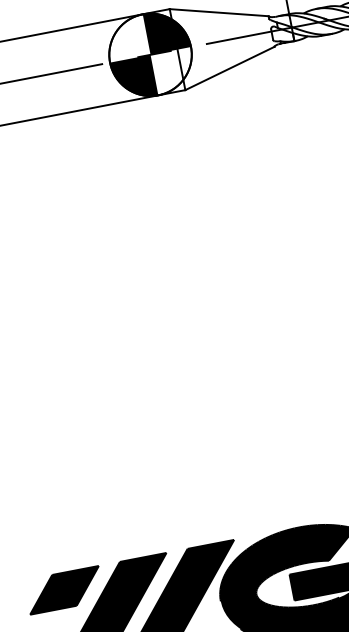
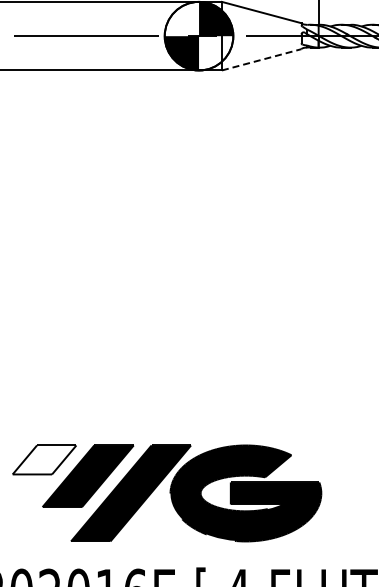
line: (230, 67) -> (262, 59), solid -> dashed
fill: (64, 589) -> (44, 459), removed

